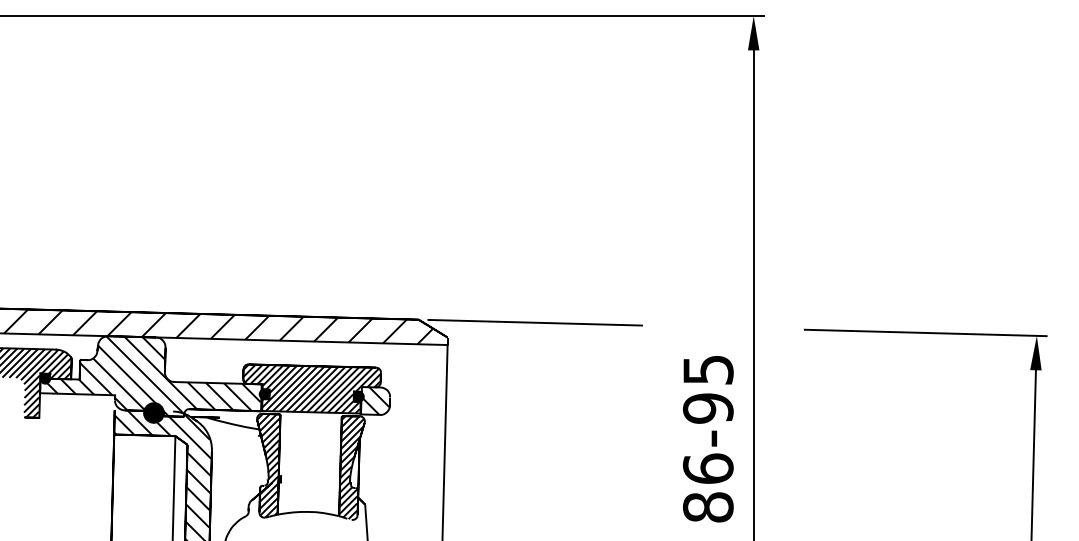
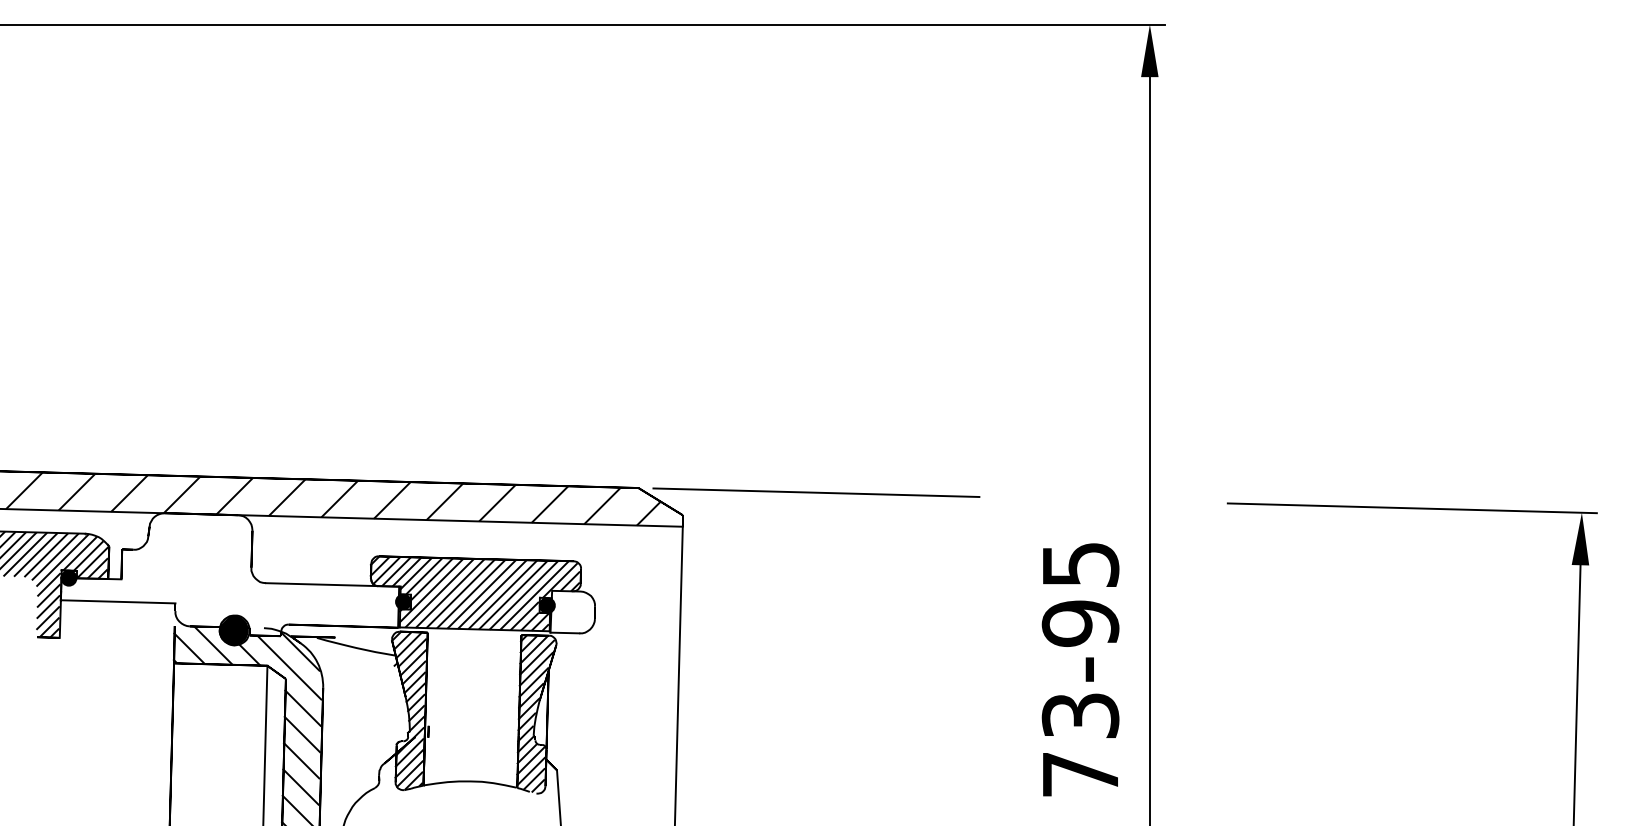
hatch: (150, 376) -> (229, 574), removed
hatch: (374, 400) -> (571, 611), removed
text: (707, 487) -> (1079, 744), 86-95 -> 73-95

